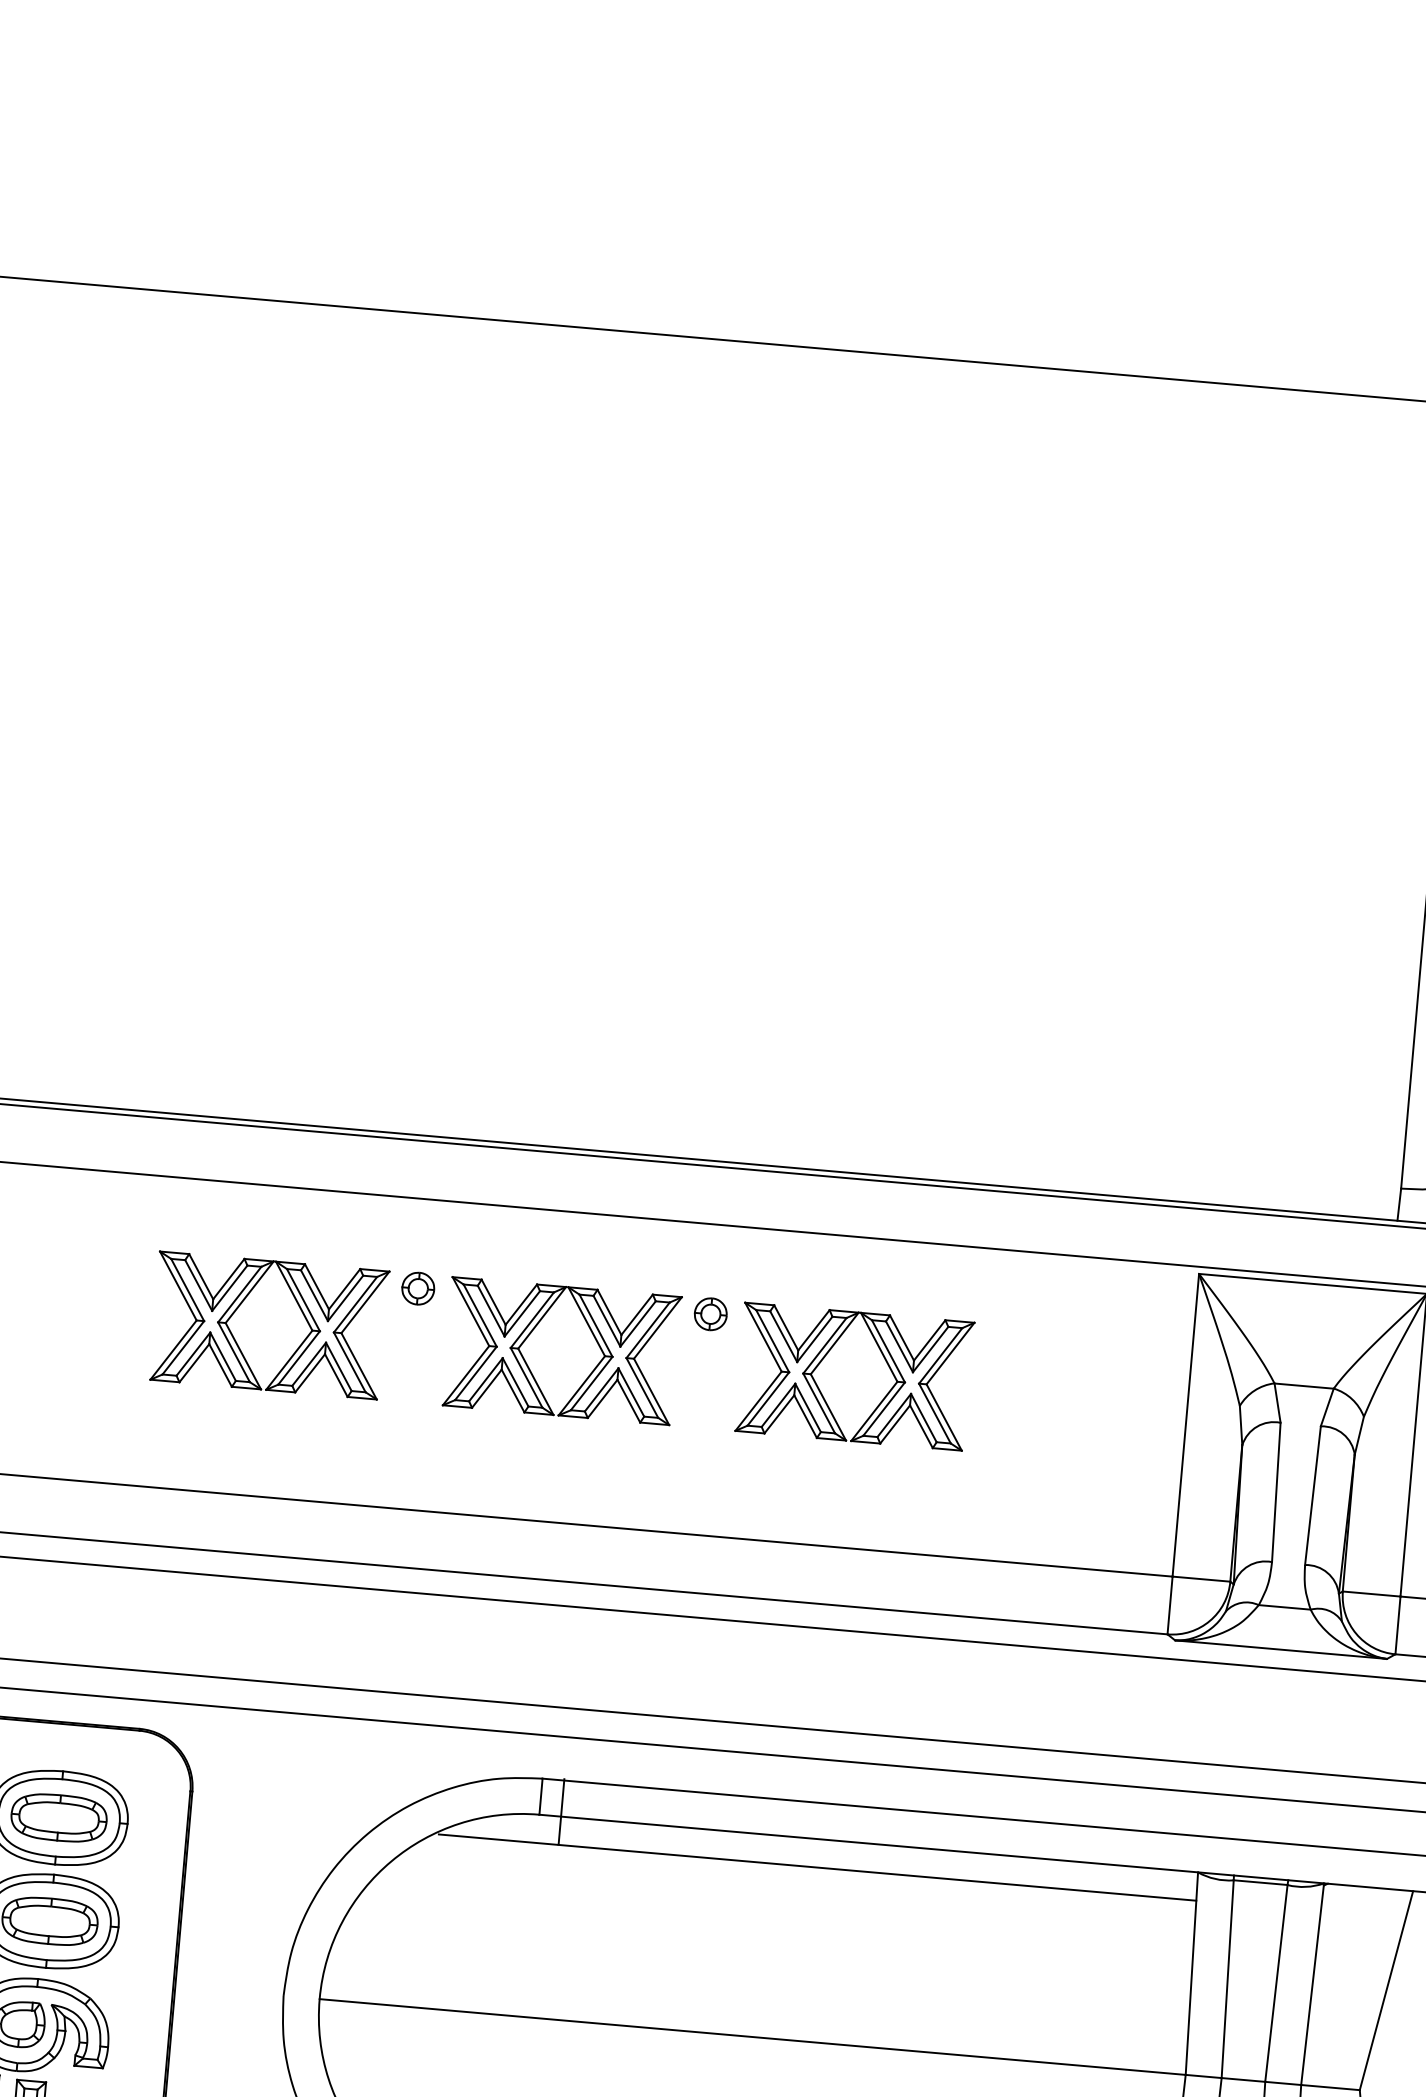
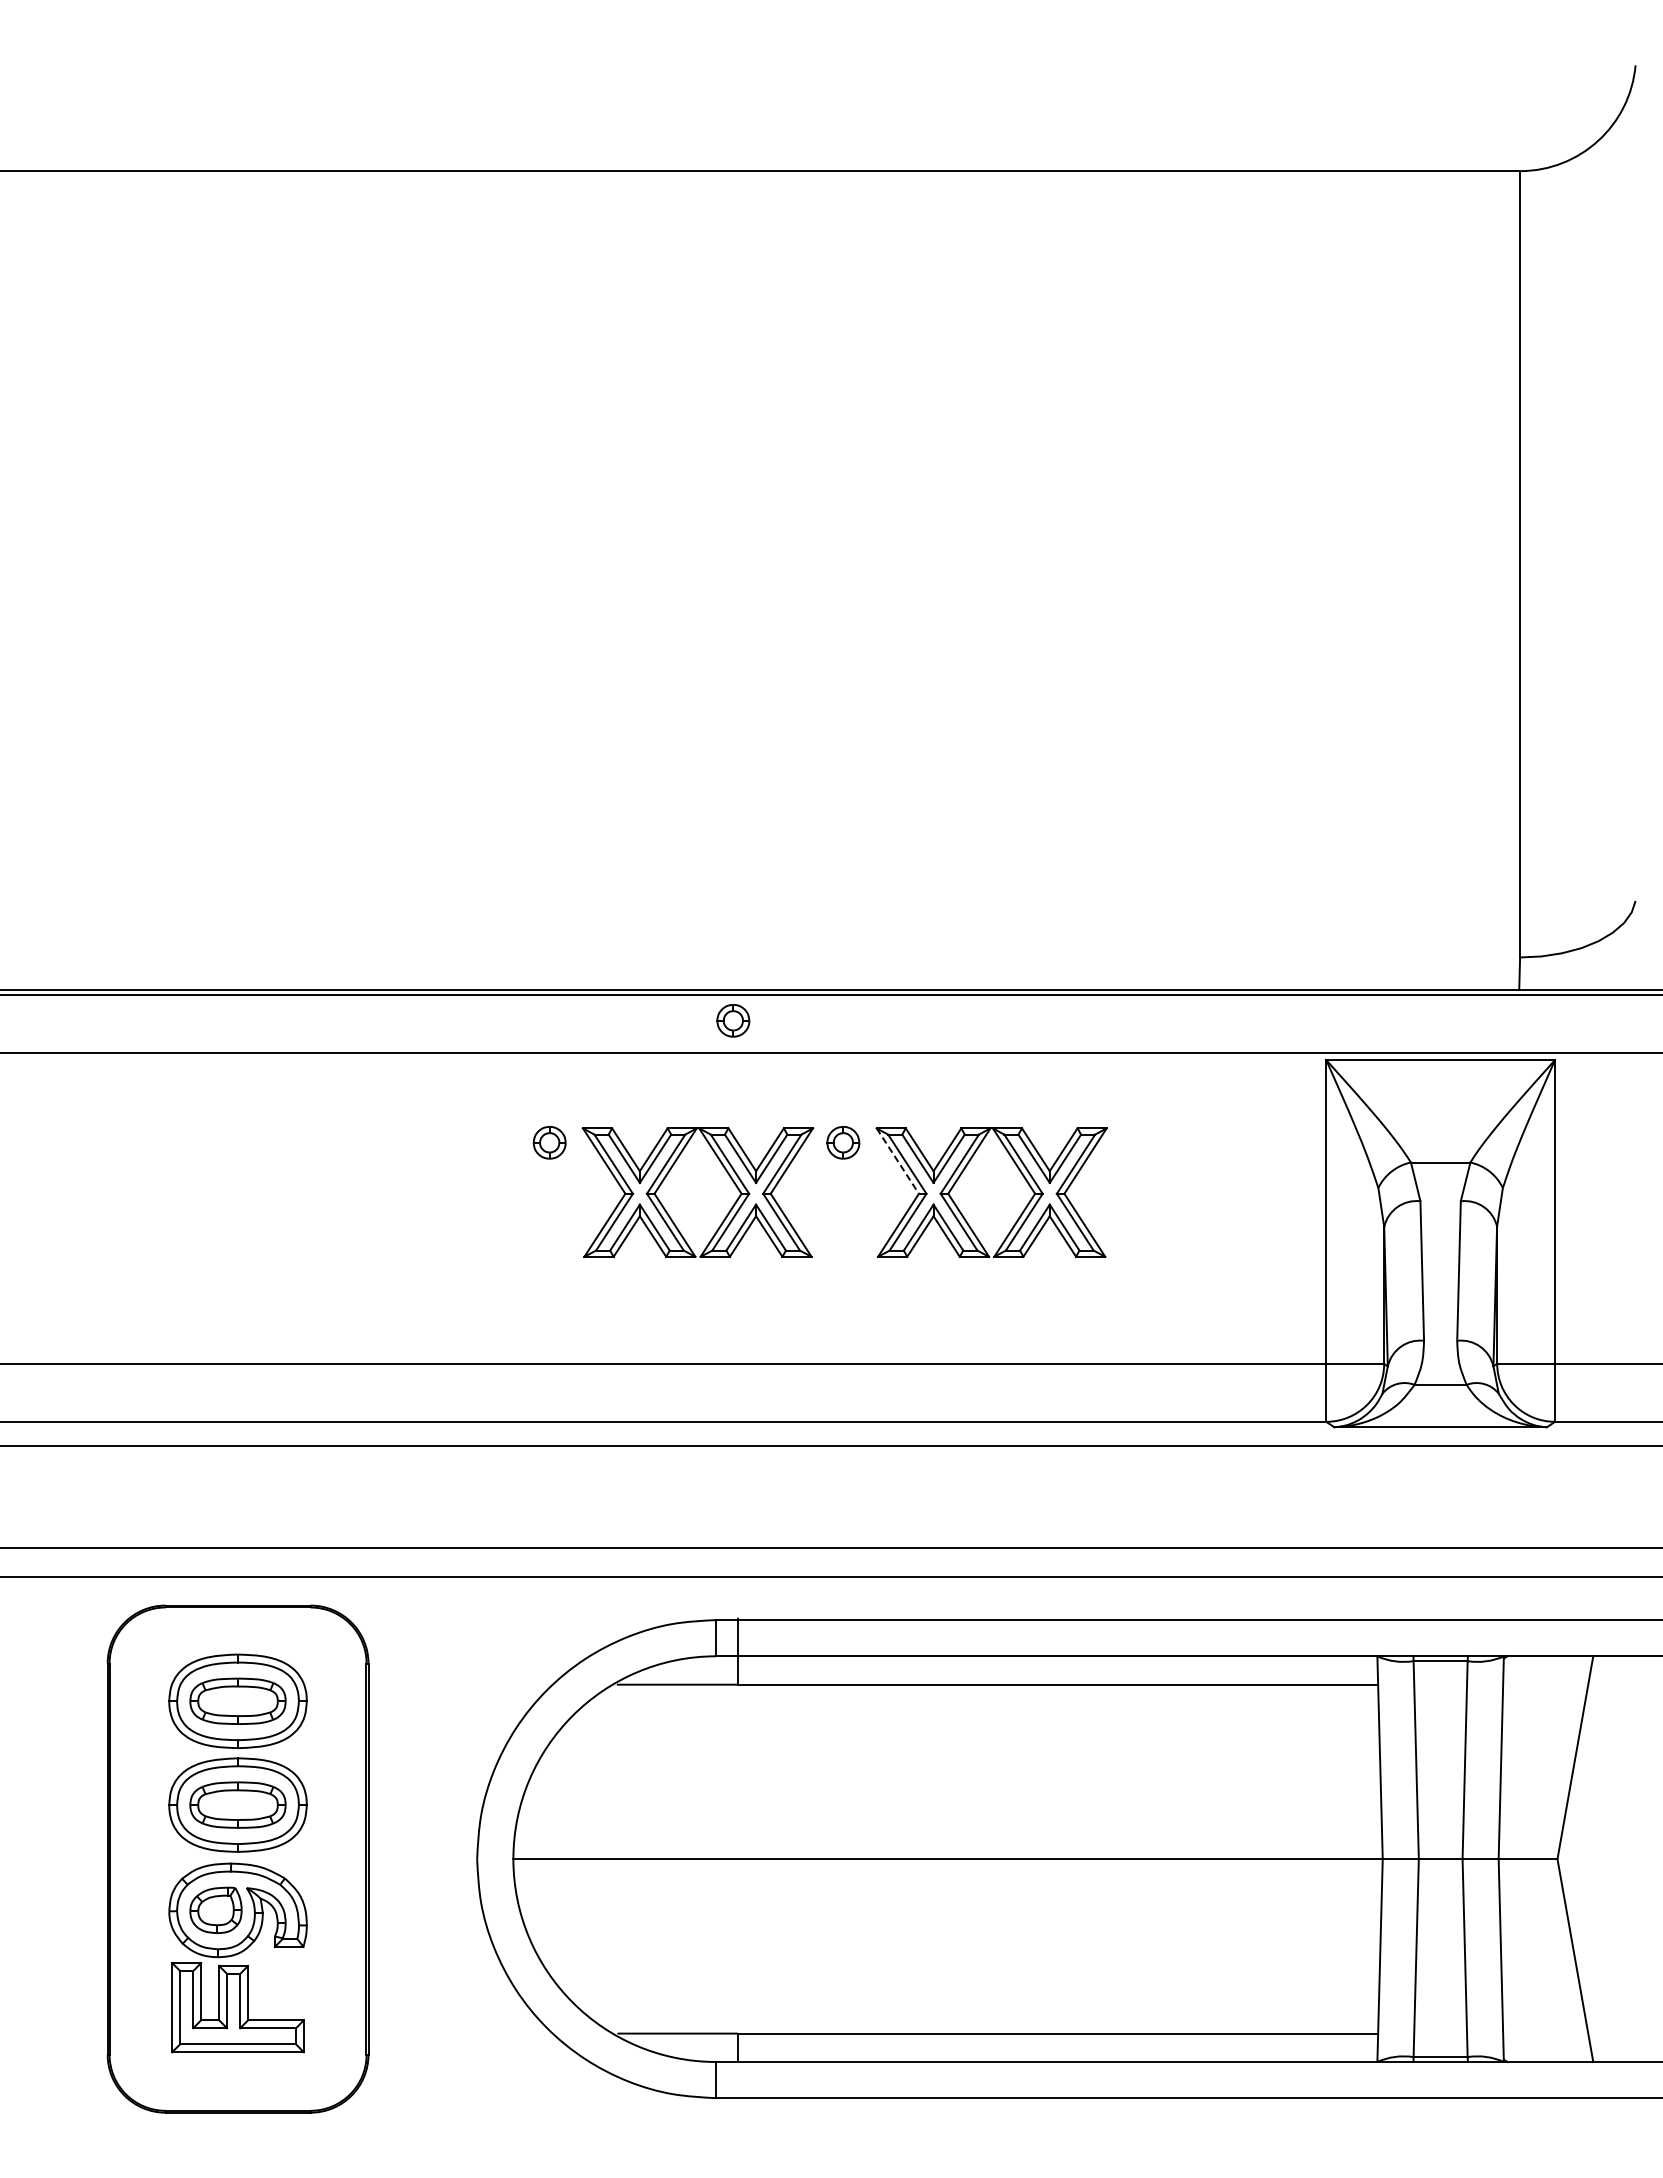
part: (612, 1182) -> (733, 1020), added
part: (242, 1304) -> (375, 1173), removed
line: (763, 1337) -> (897, 1161), solid -> dashed

